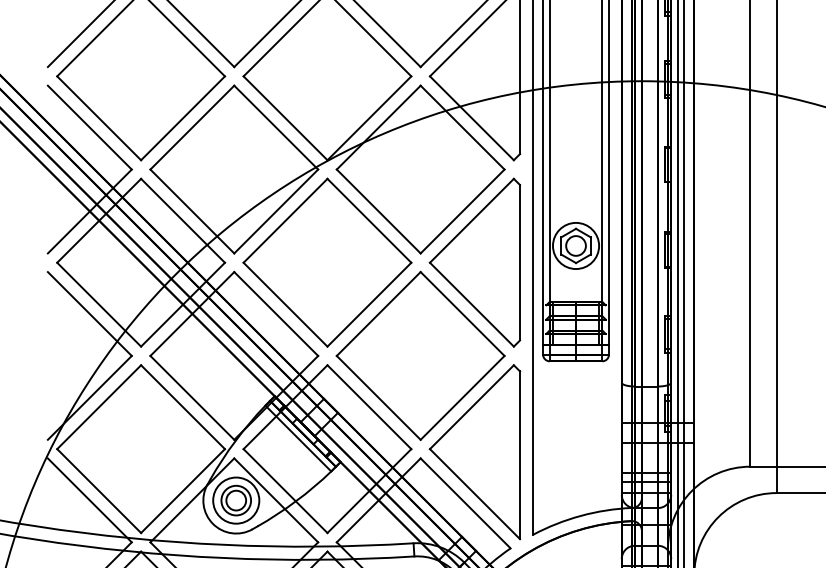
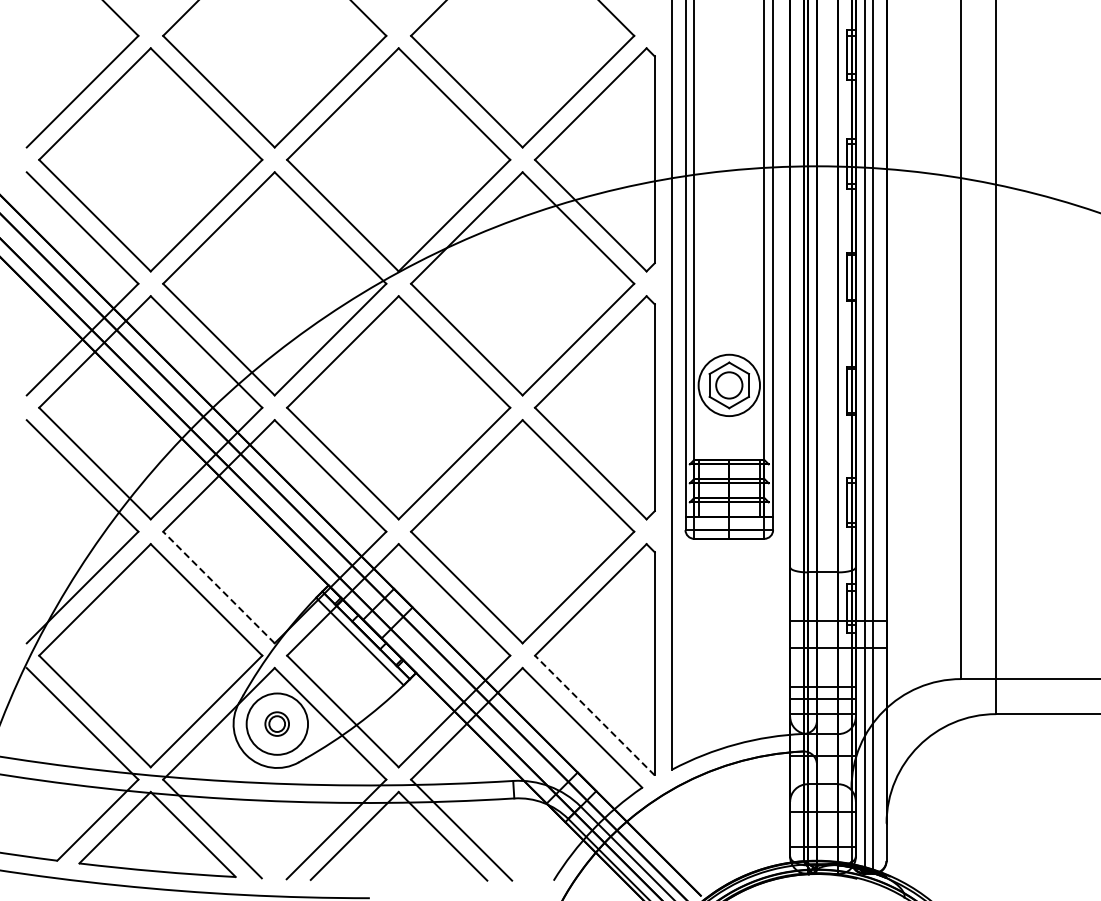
line: (192, 397) -> (218, 587), solid -> dashed
line: (474, 494) -> (594, 715), solid -> dashed
part: (235, 500) -> (276, 723), size x0.6

